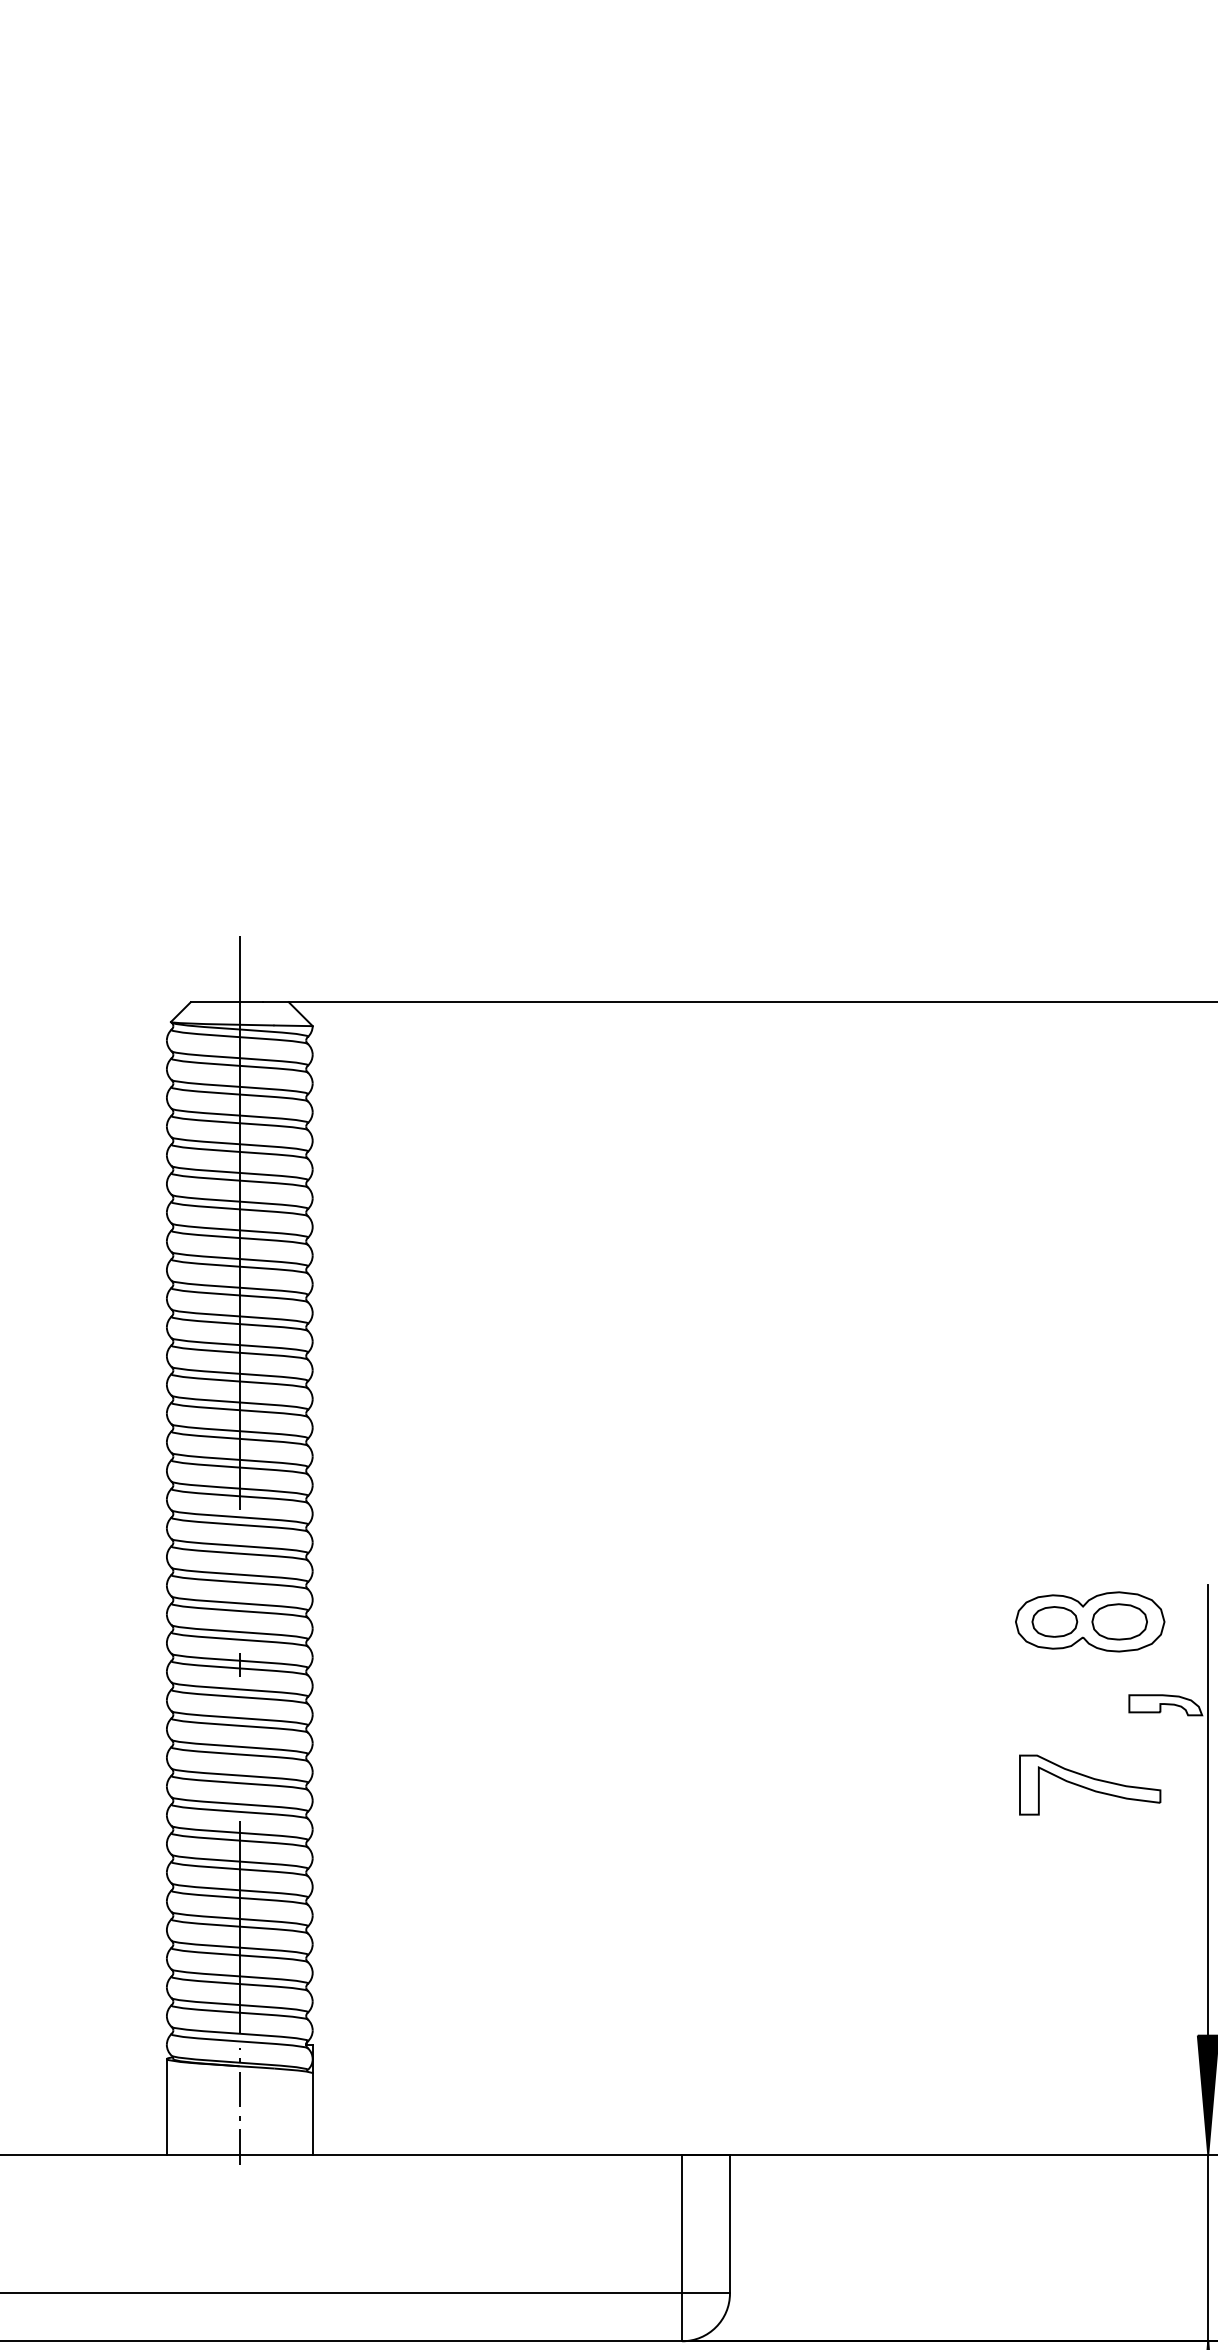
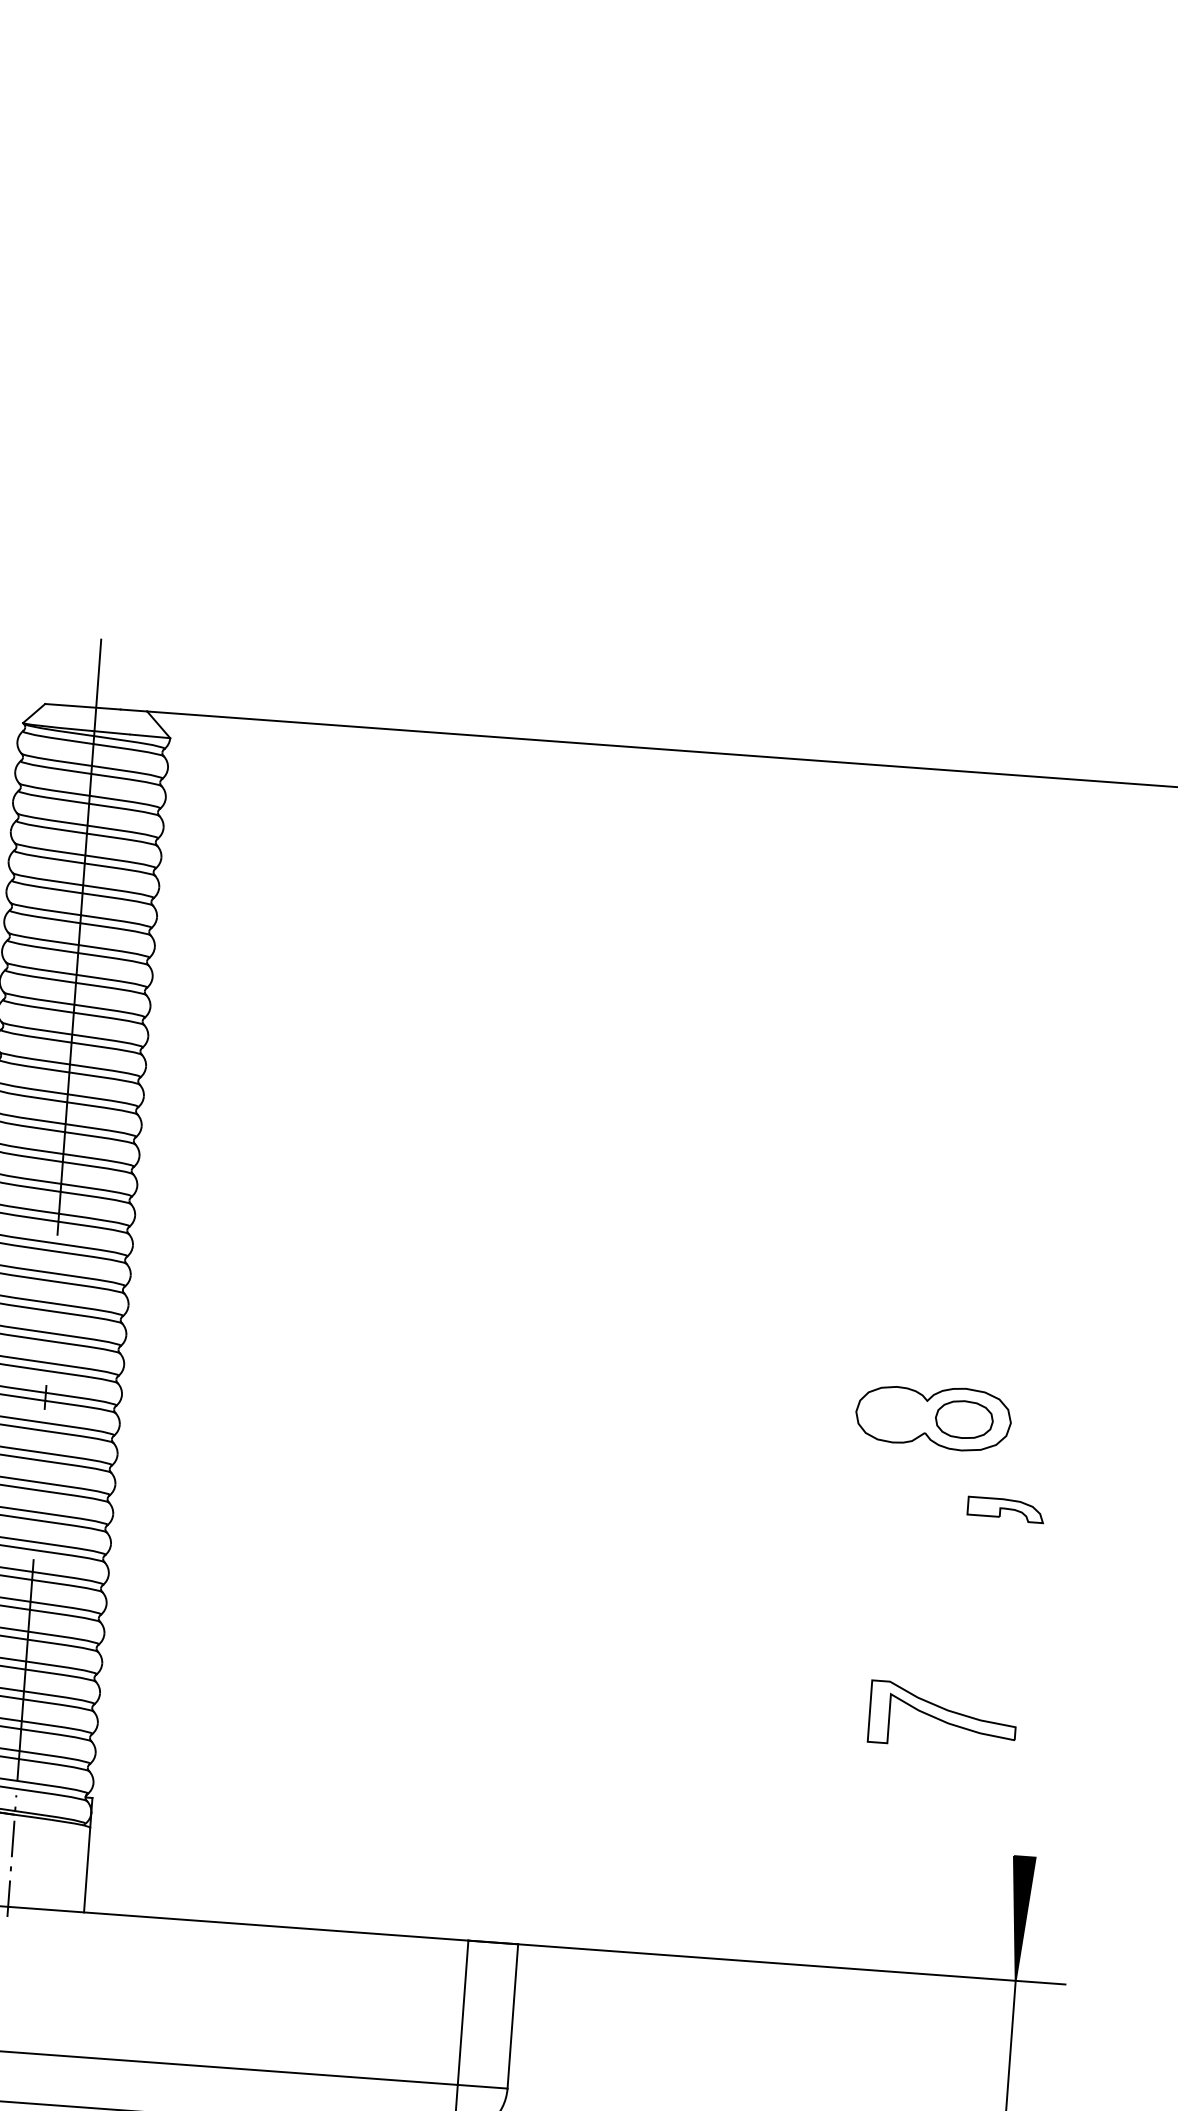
part: (1054, 1621) -> (896, 1414), removed
part: (1090, 1784) -> (943, 1715), moved
line: (1208, 1809) -> (1042, 1621), removed

